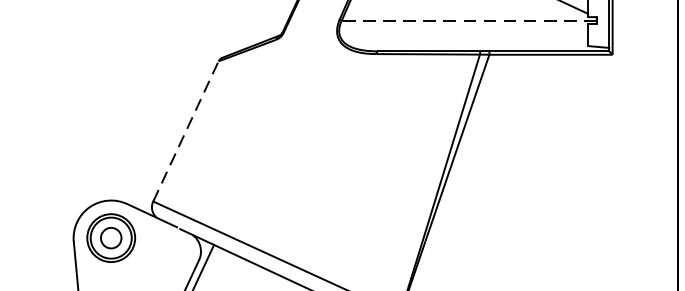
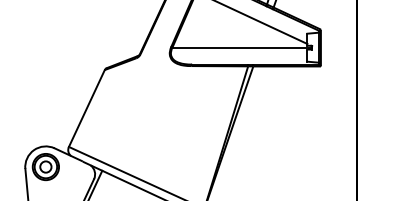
line: (469, 20) -> (242, 47), dashed -> solid
line: (187, 131) -> (87, 108), dashed -> solid

